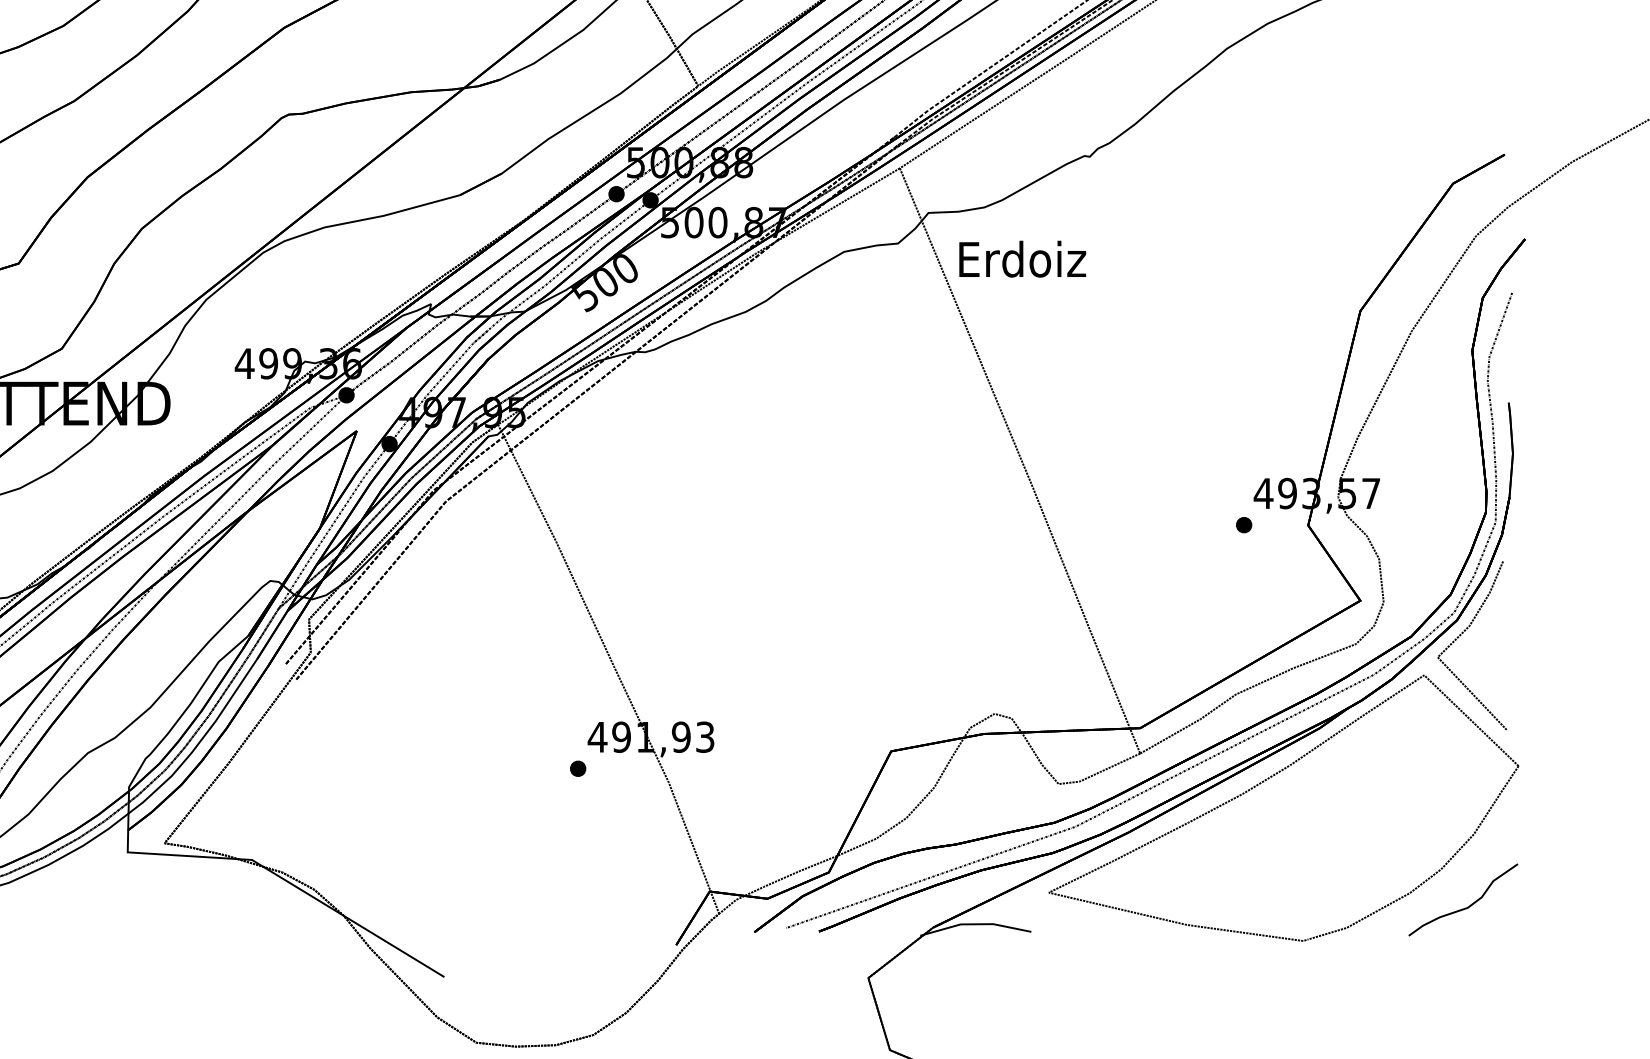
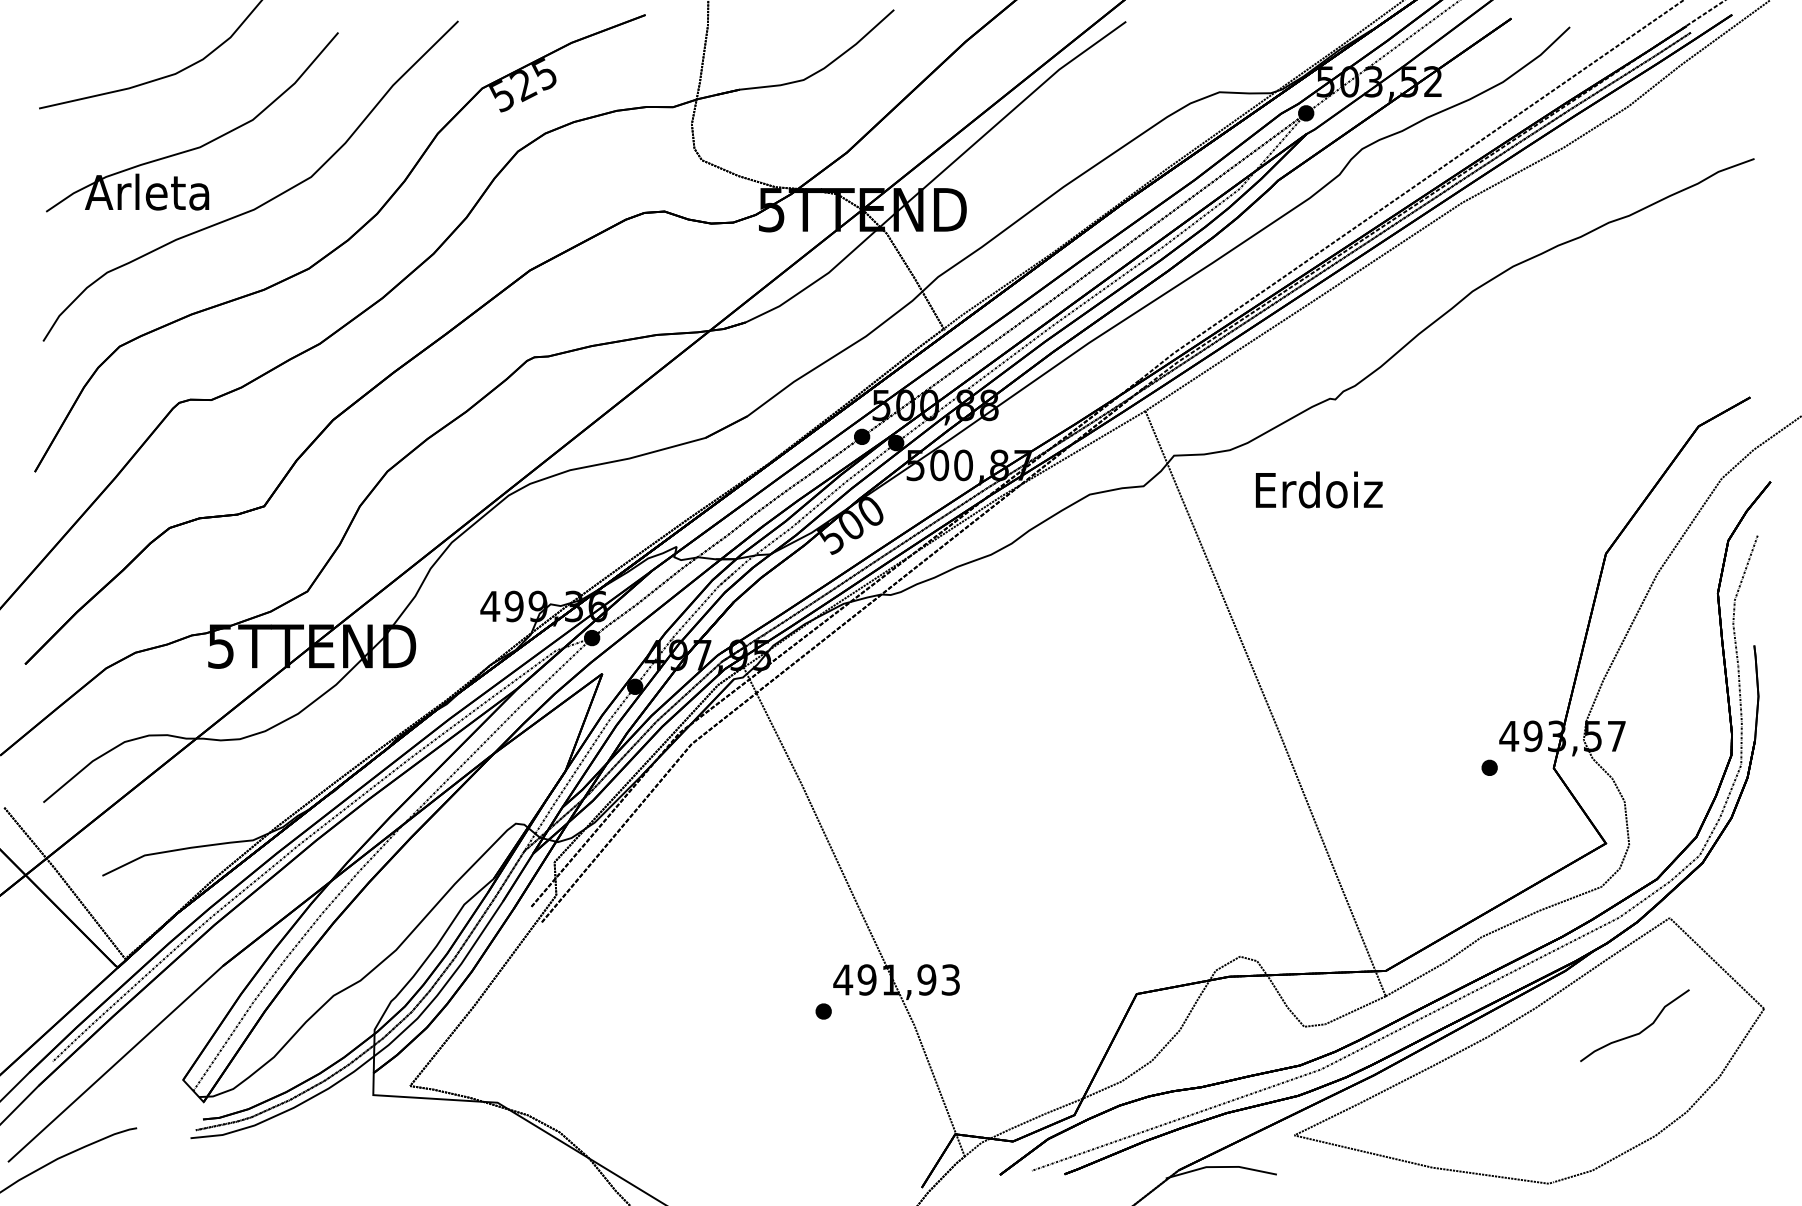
text: (1022, 258) -> (1319, 489), moved
line: (1460, 635) -> (1706, 878), removed
curve: (1466, 906) -> (1638, 1032), moved

